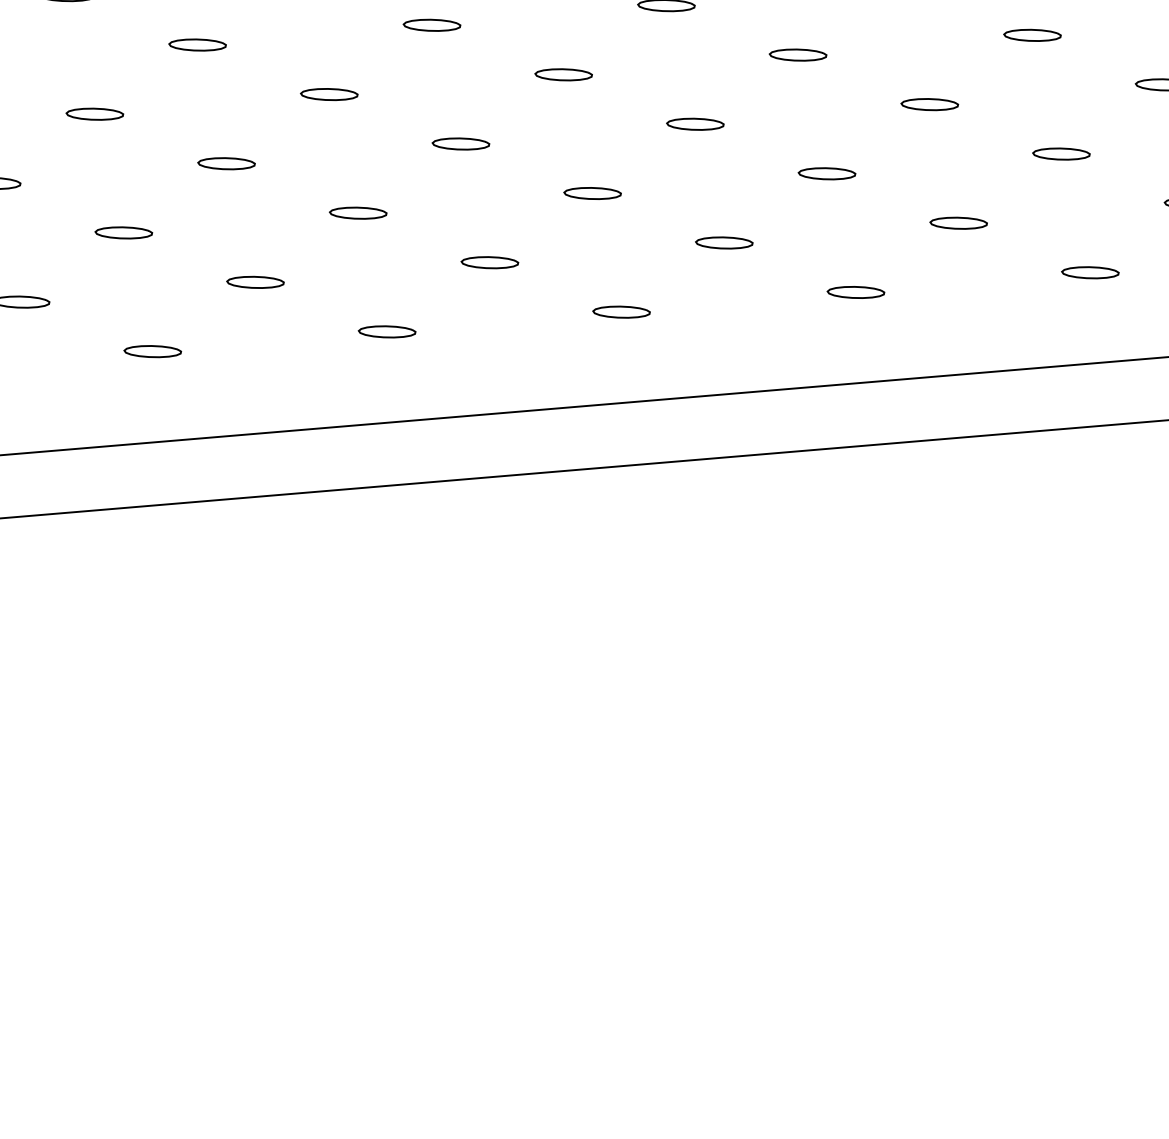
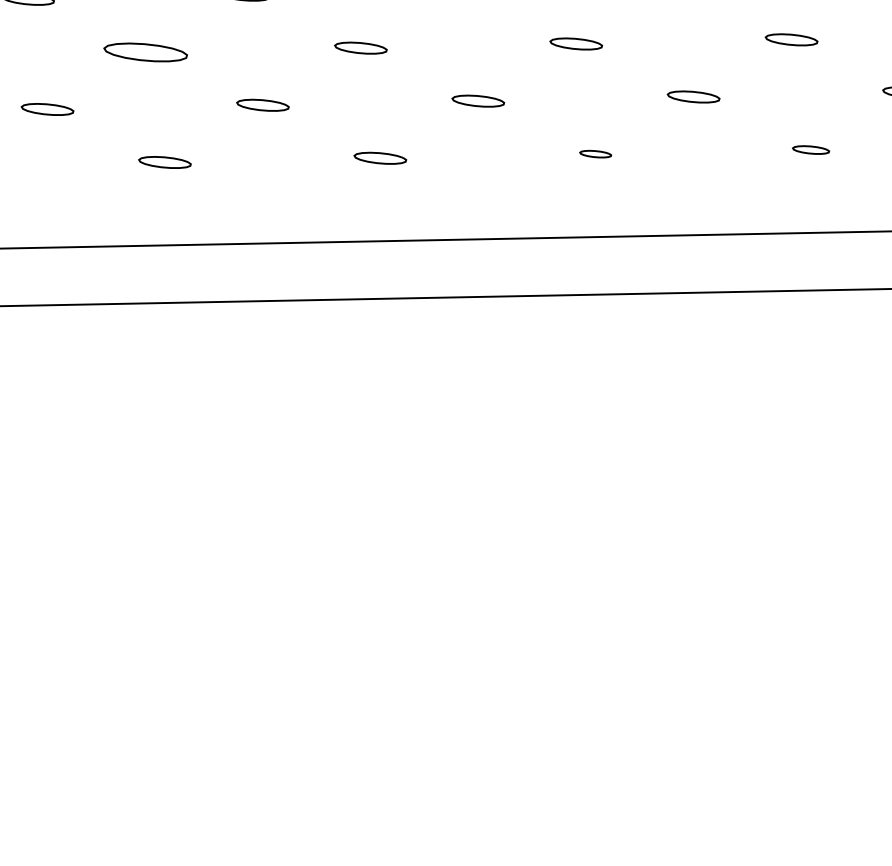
part: (357, 212) -> (144, 51), size x1.6
part: (1090, 272) -> (811, 149), size x0.7
part: (855, 292) -> (595, 154), size x0.6

